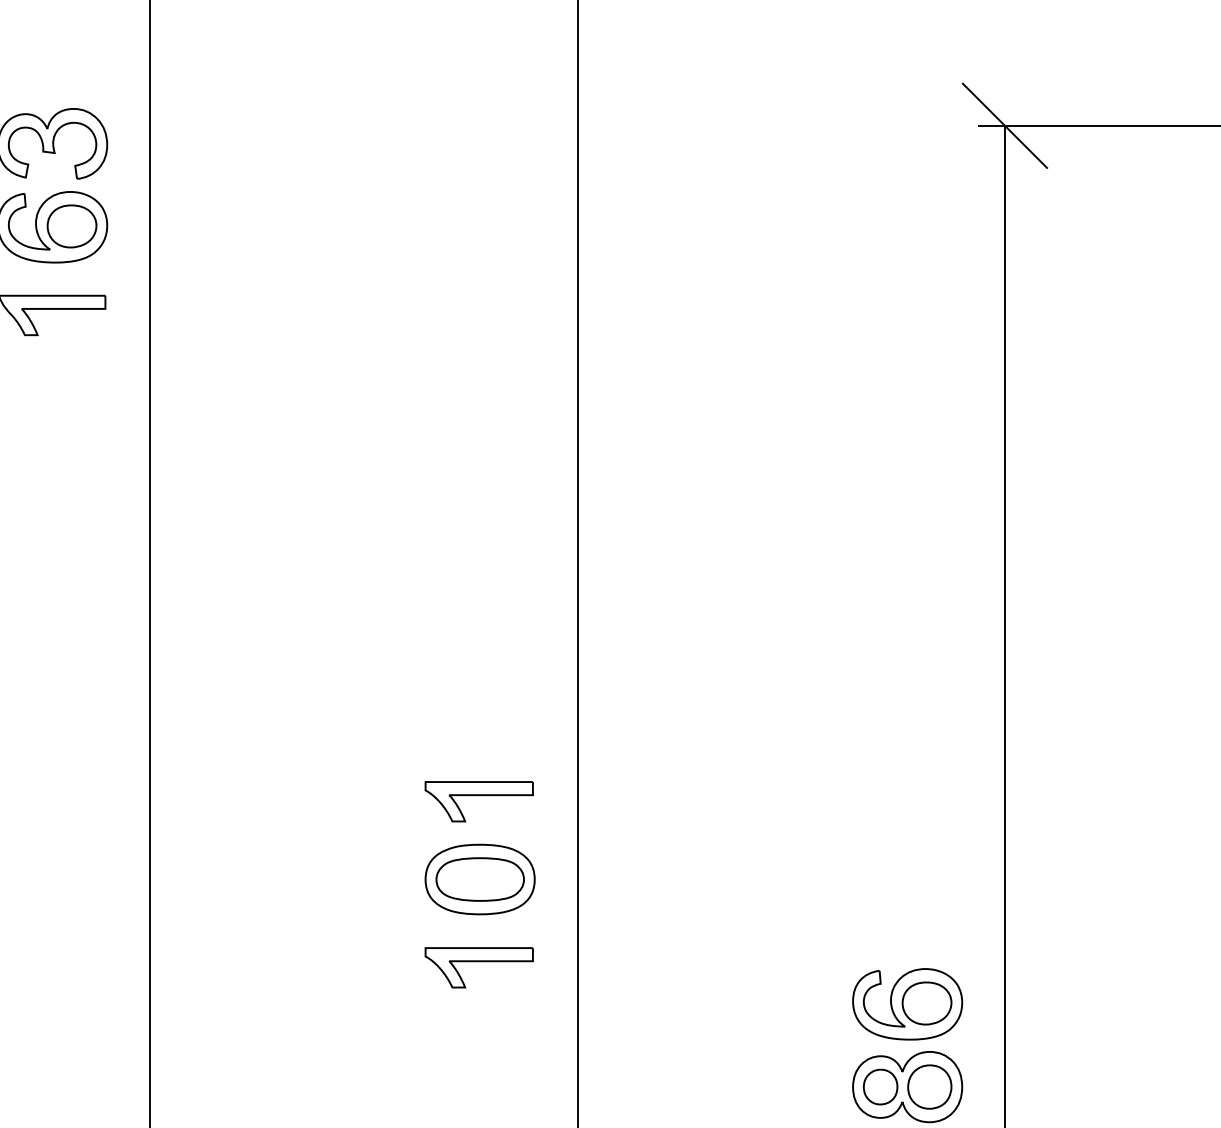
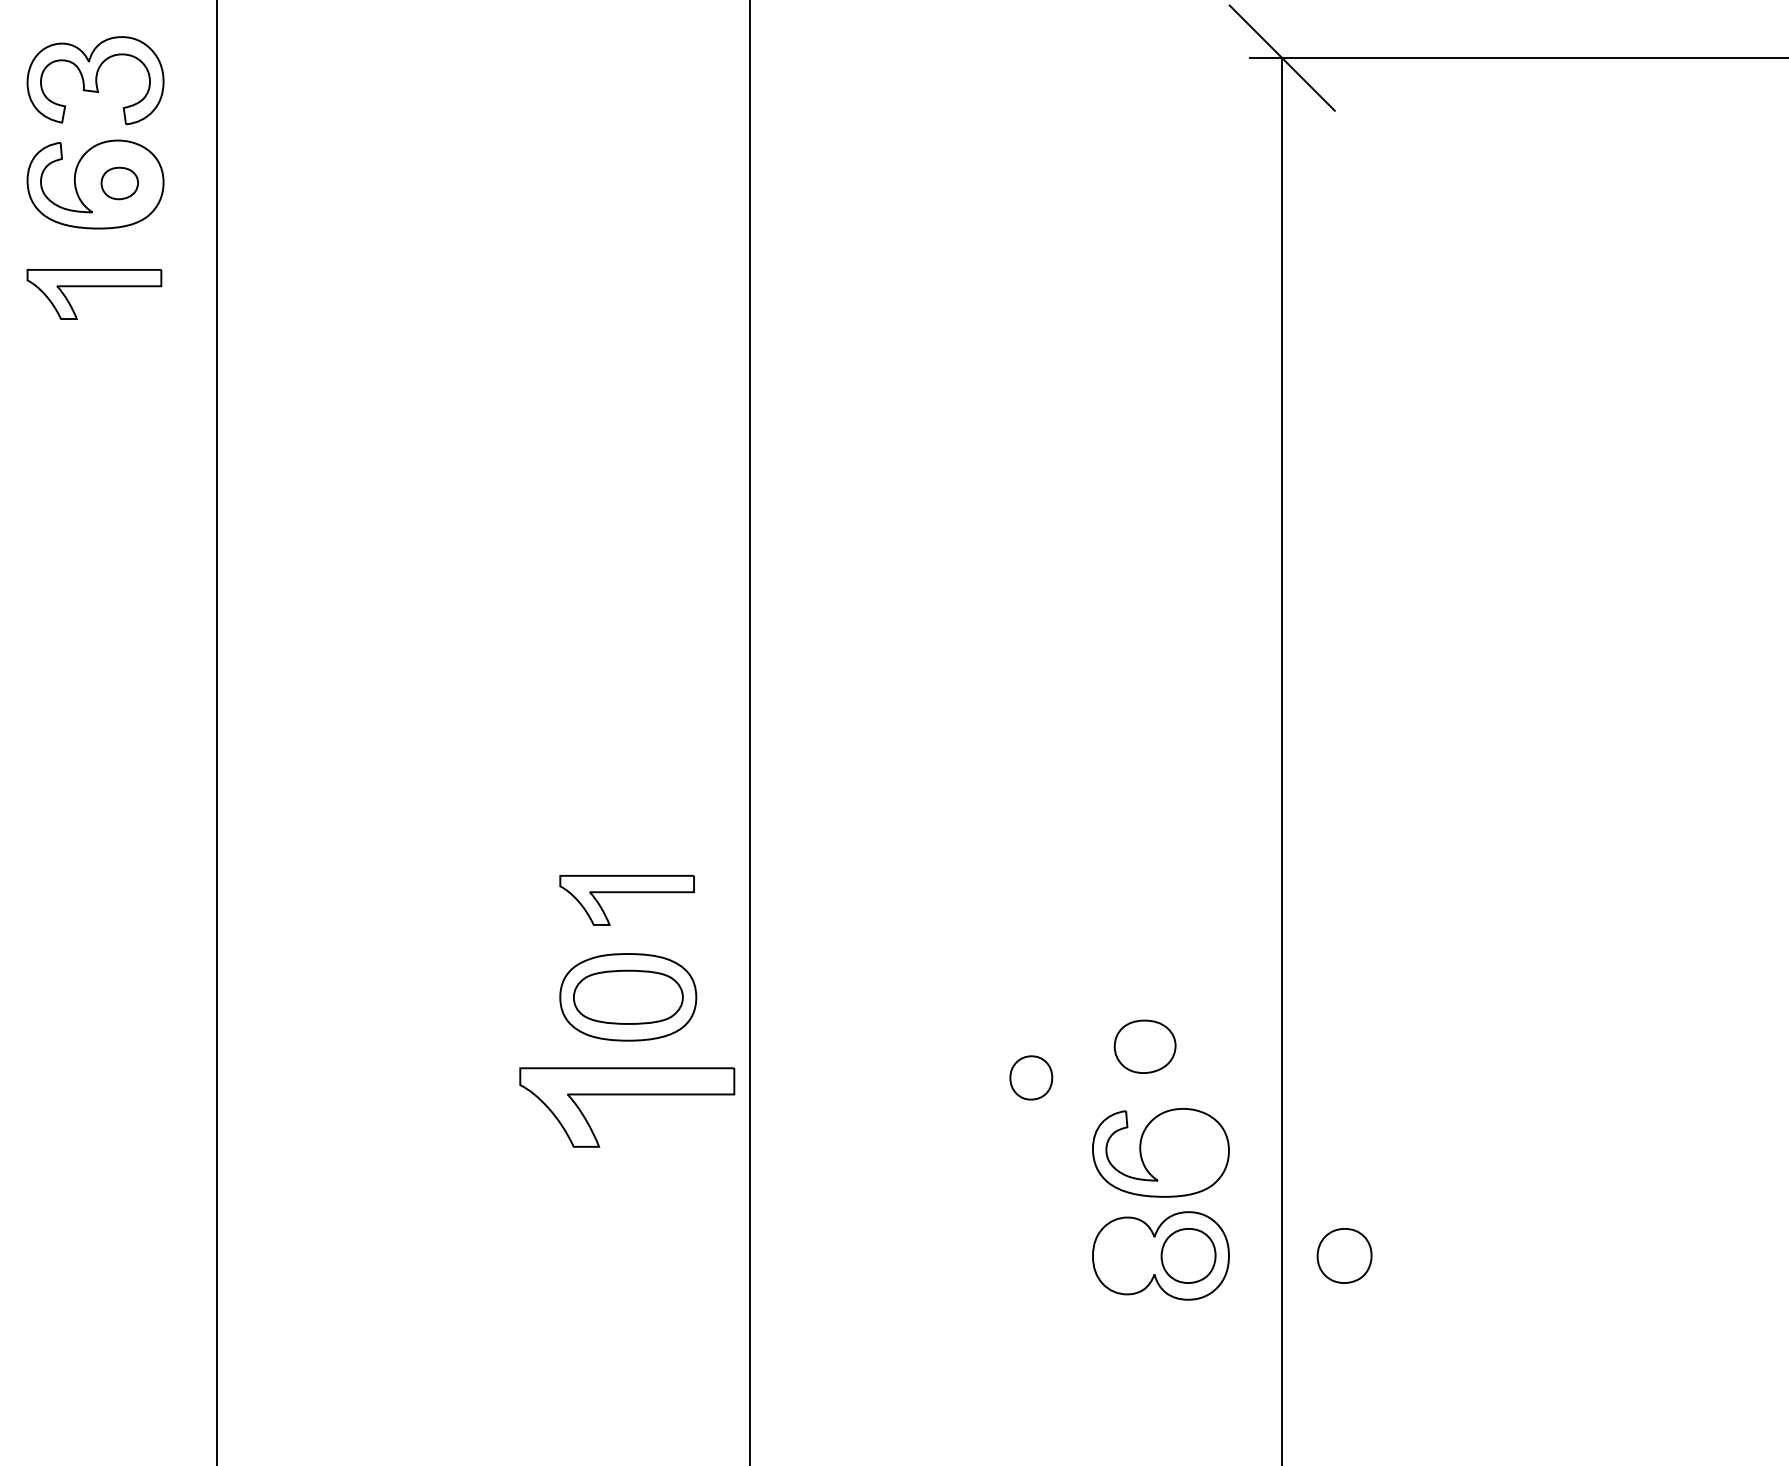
part: (71, 226) -> (119, 183), size x0.6
part: (478, 967) -> (626, 1106), size x1.6
part: (926, 1003) -> (1144, 1046), moved
part: (880, 1086) -> (1031, 1077), moved
part: (1054, 1086) -> (1344, 1255), added

